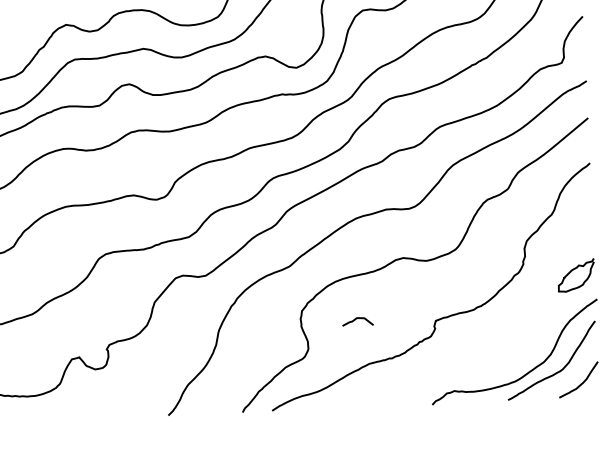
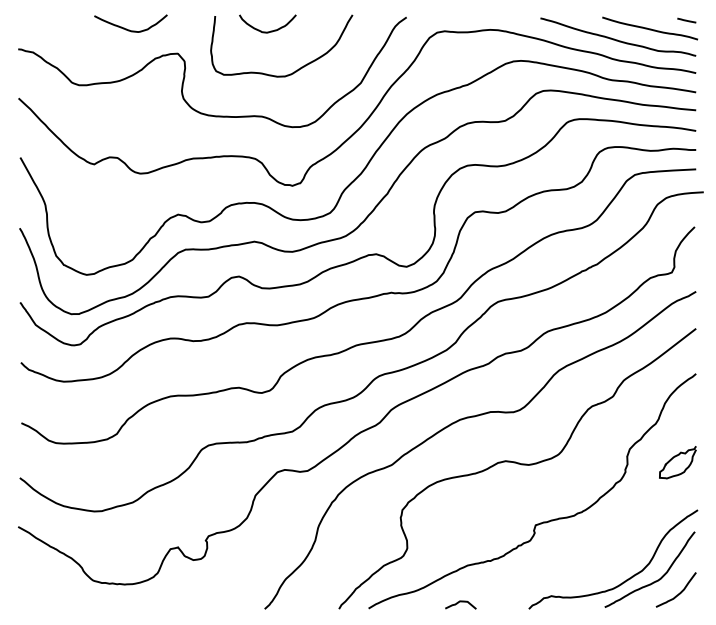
curve: (573, 270) -> (675, 457), moved
curve: (357, 319) -> (460, 602), moved

